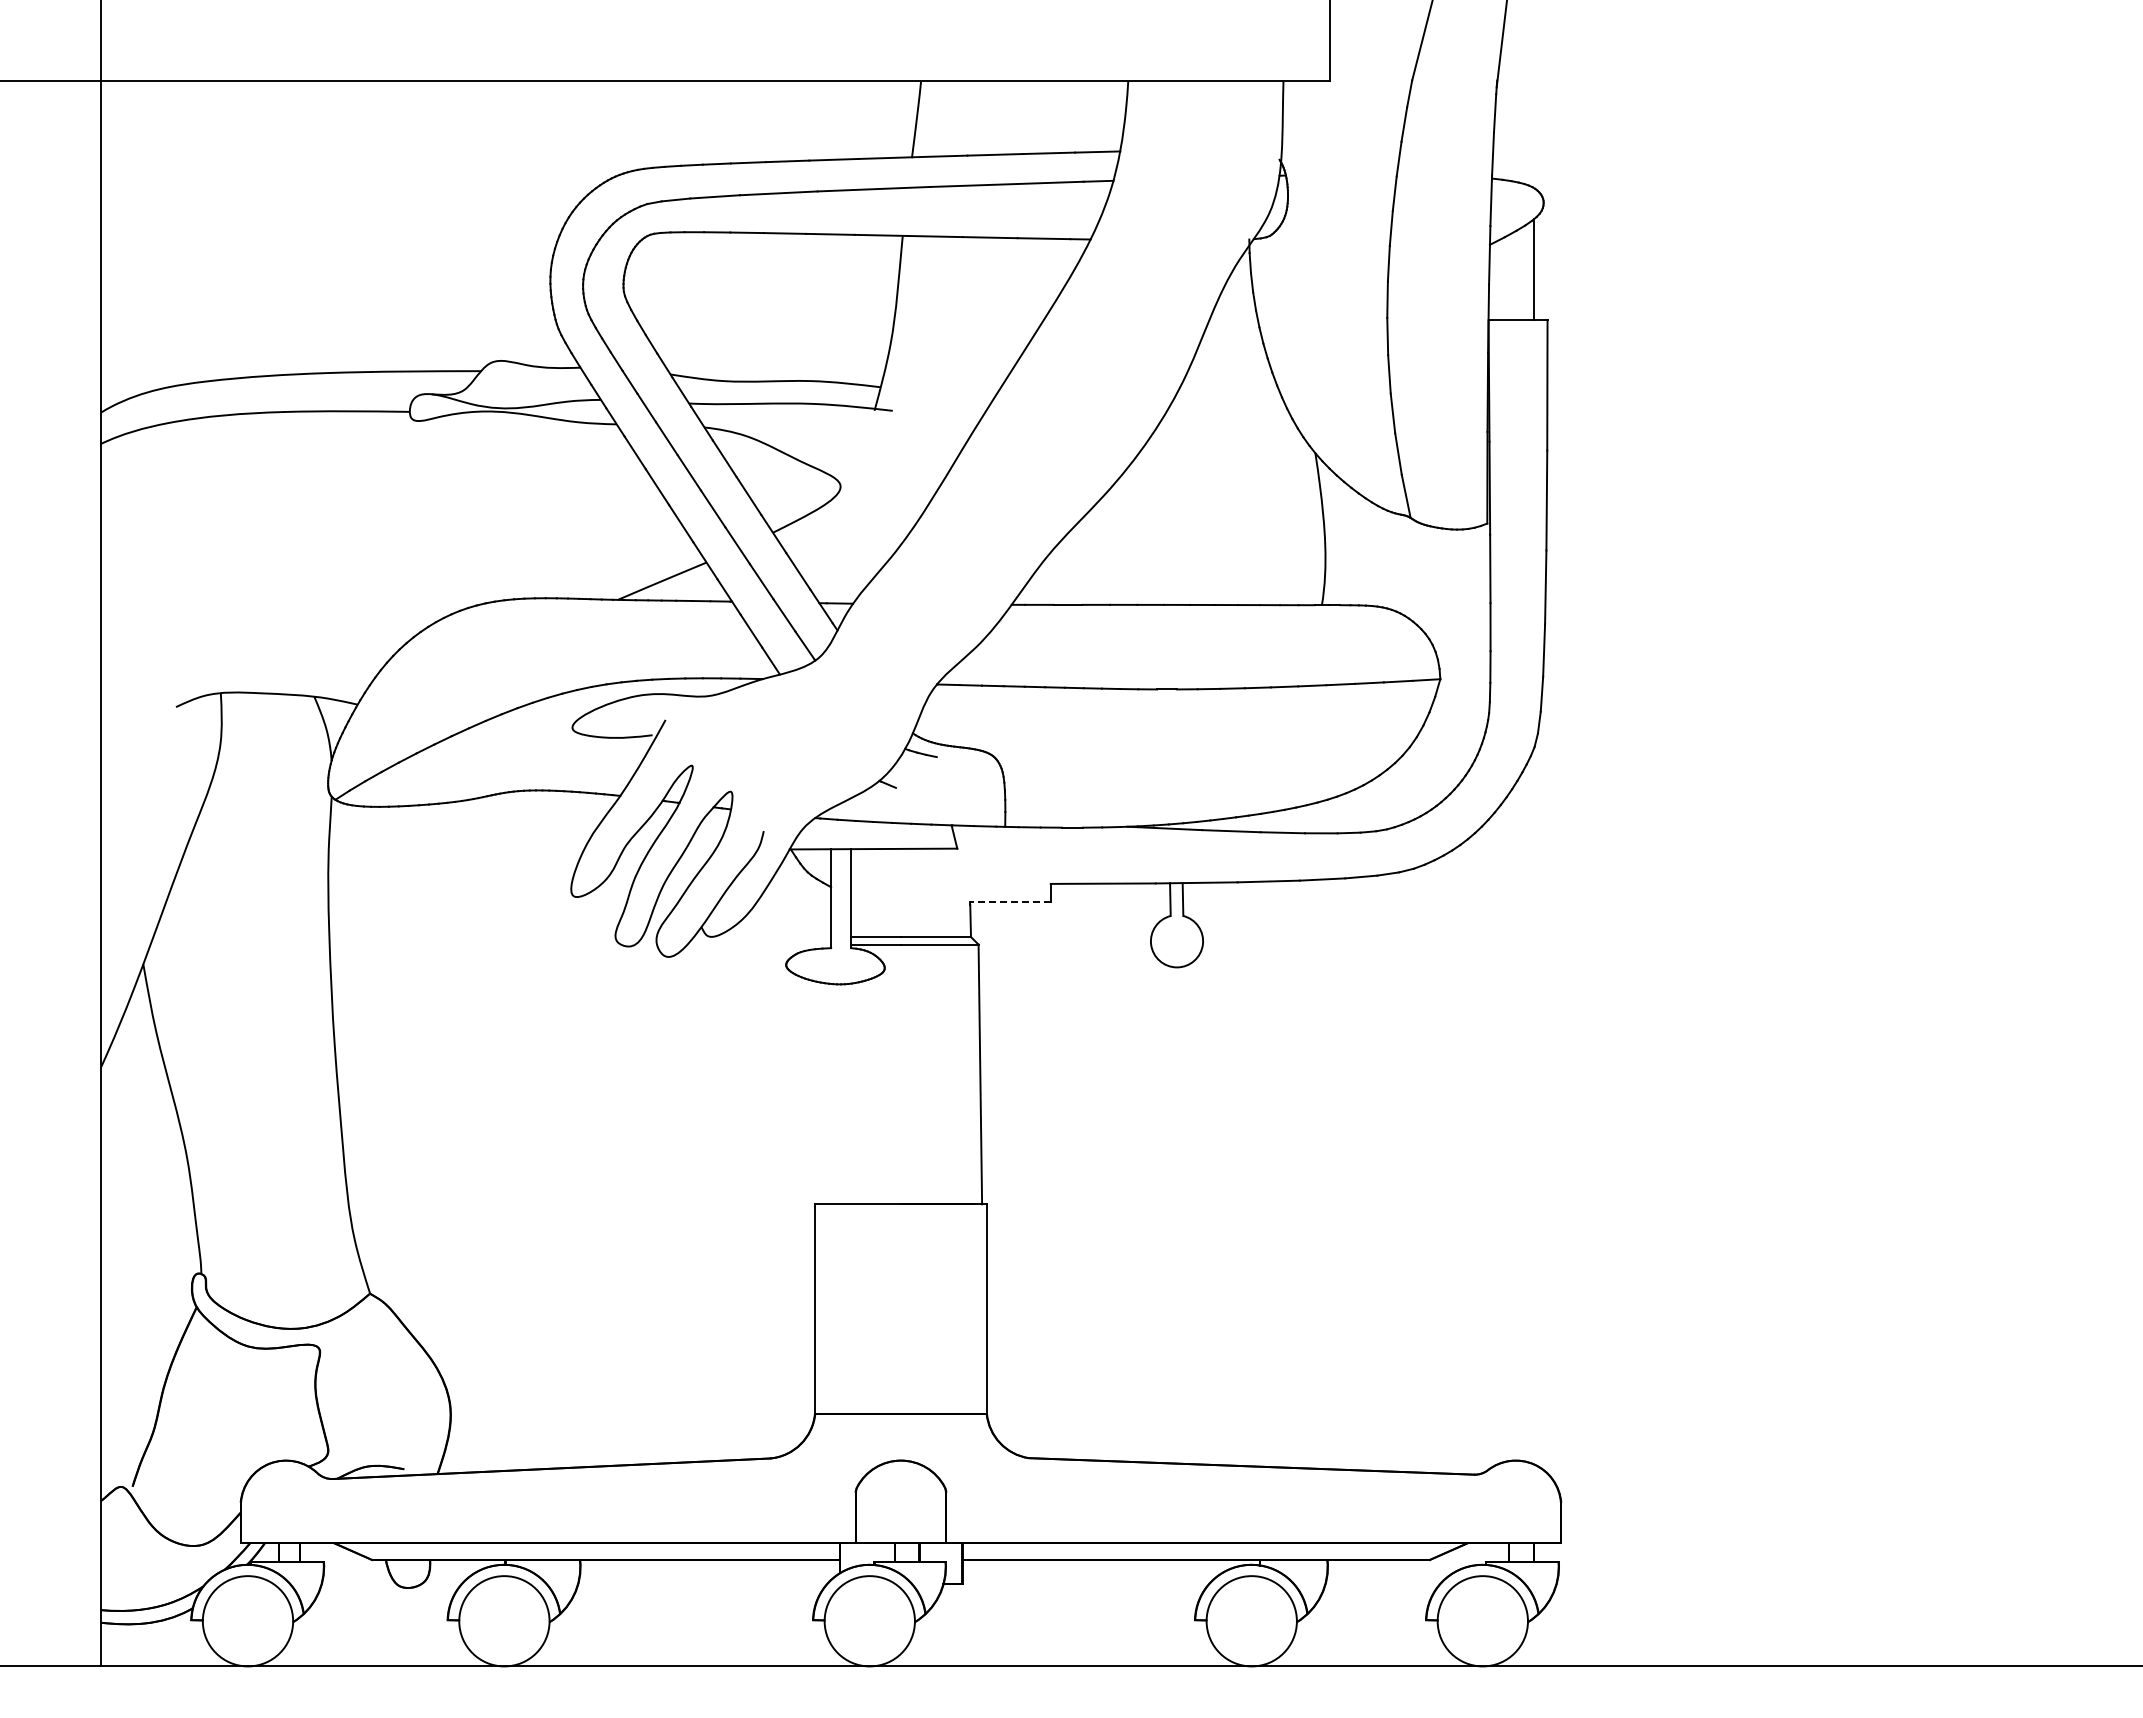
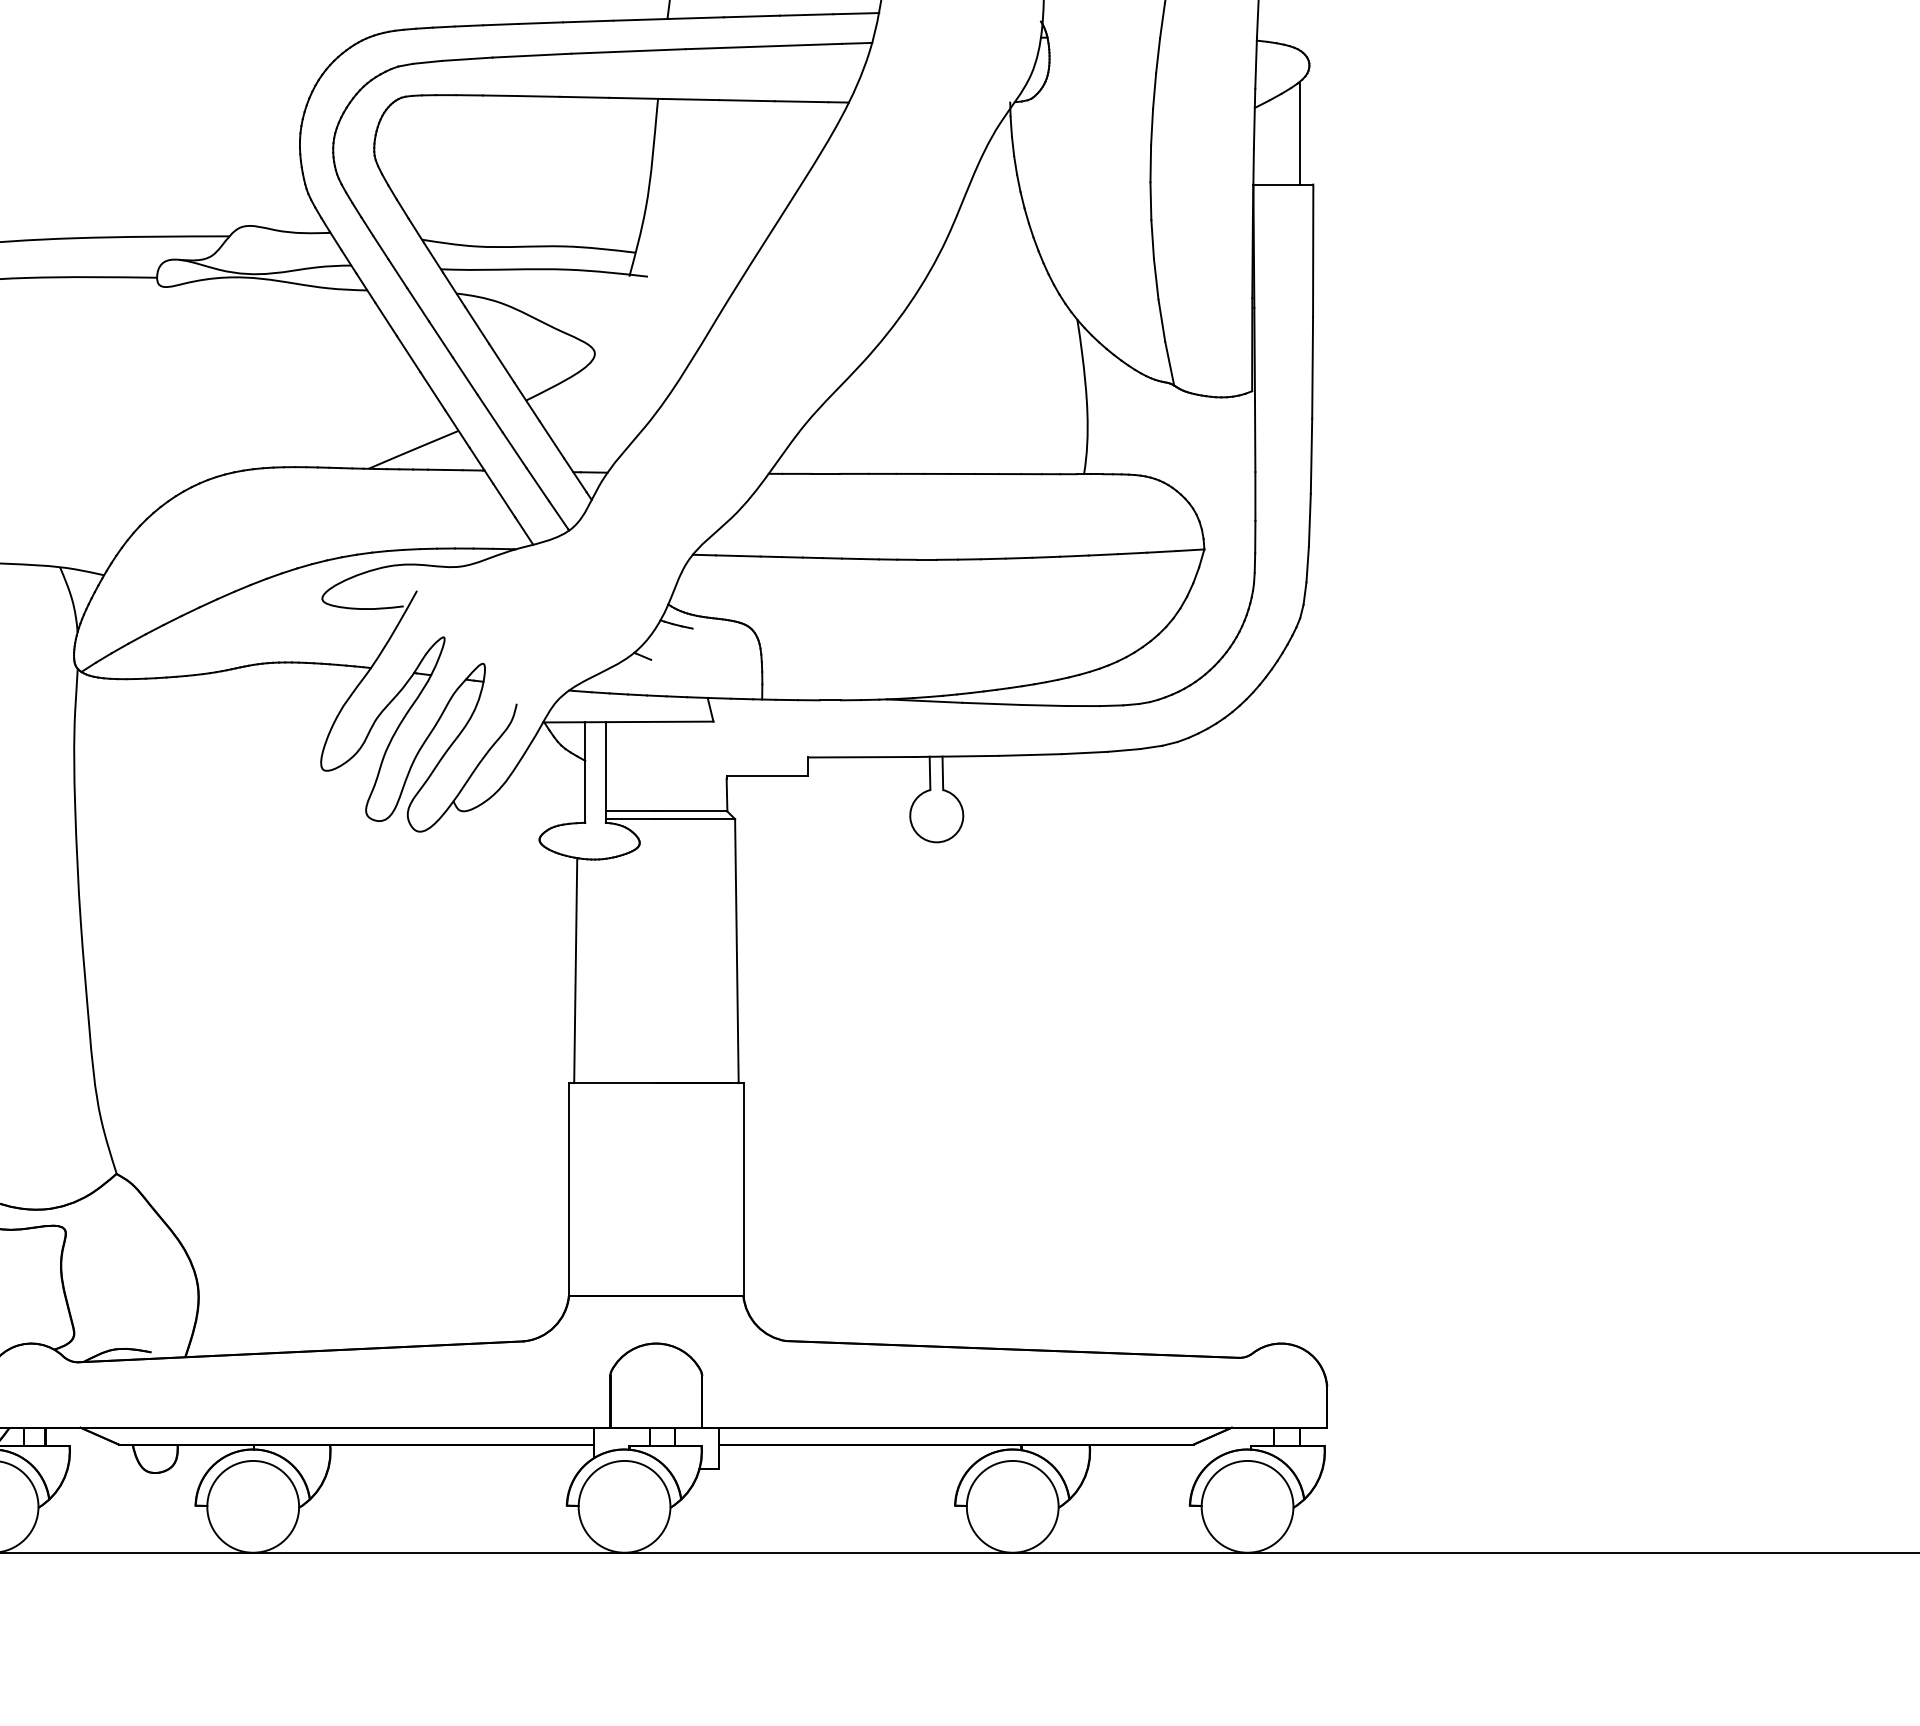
line: (1010, 901) -> (767, 775), dashed -> solid
line: (821, 1093) -> (575, 970), added

